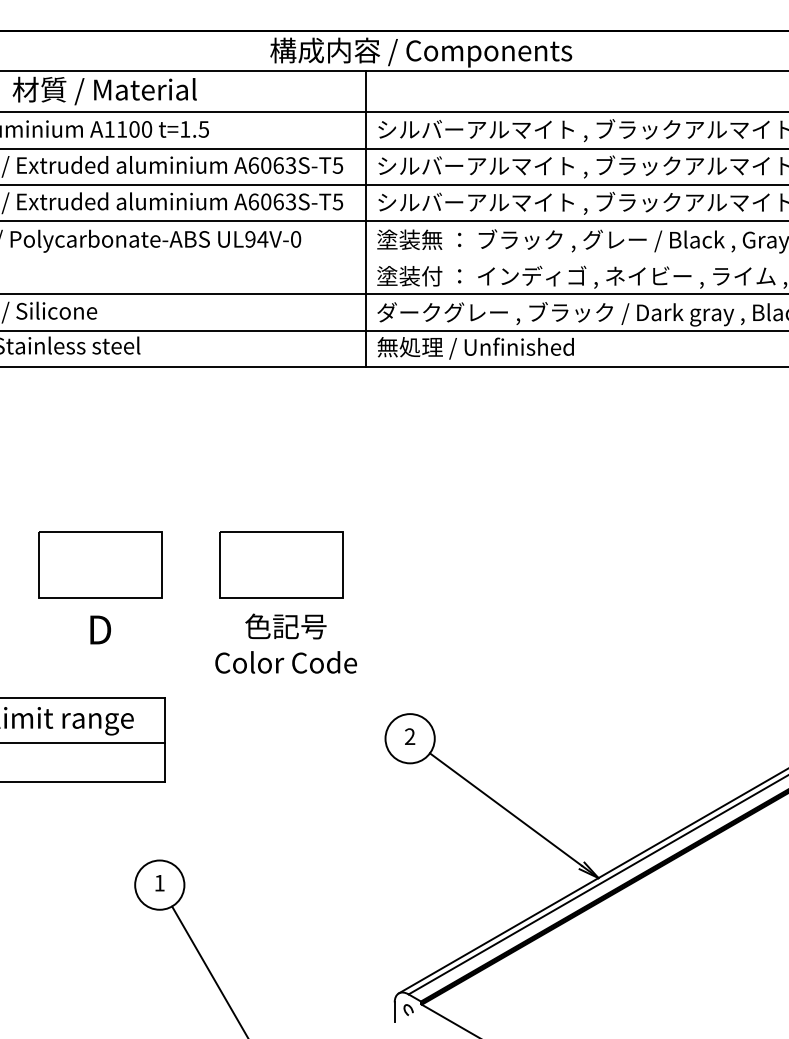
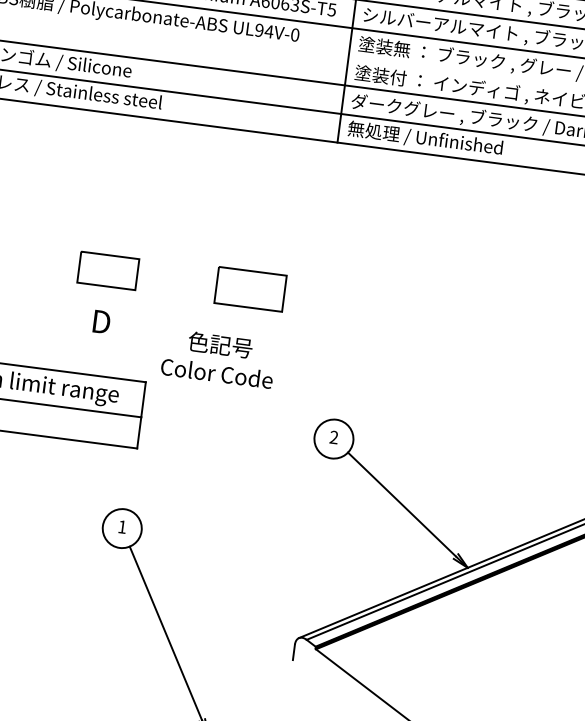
part: (100, 564) -> (108, 270), size x0.6
part: (281, 564) -> (250, 289), size x0.7
text: (285, 643) -> (218, 358), moved
curve: (409, 1007) -> (306, 650), removed

